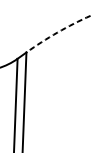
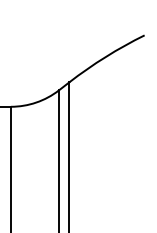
arc: (57, 32) -> (105, 56), dashed -> solid

